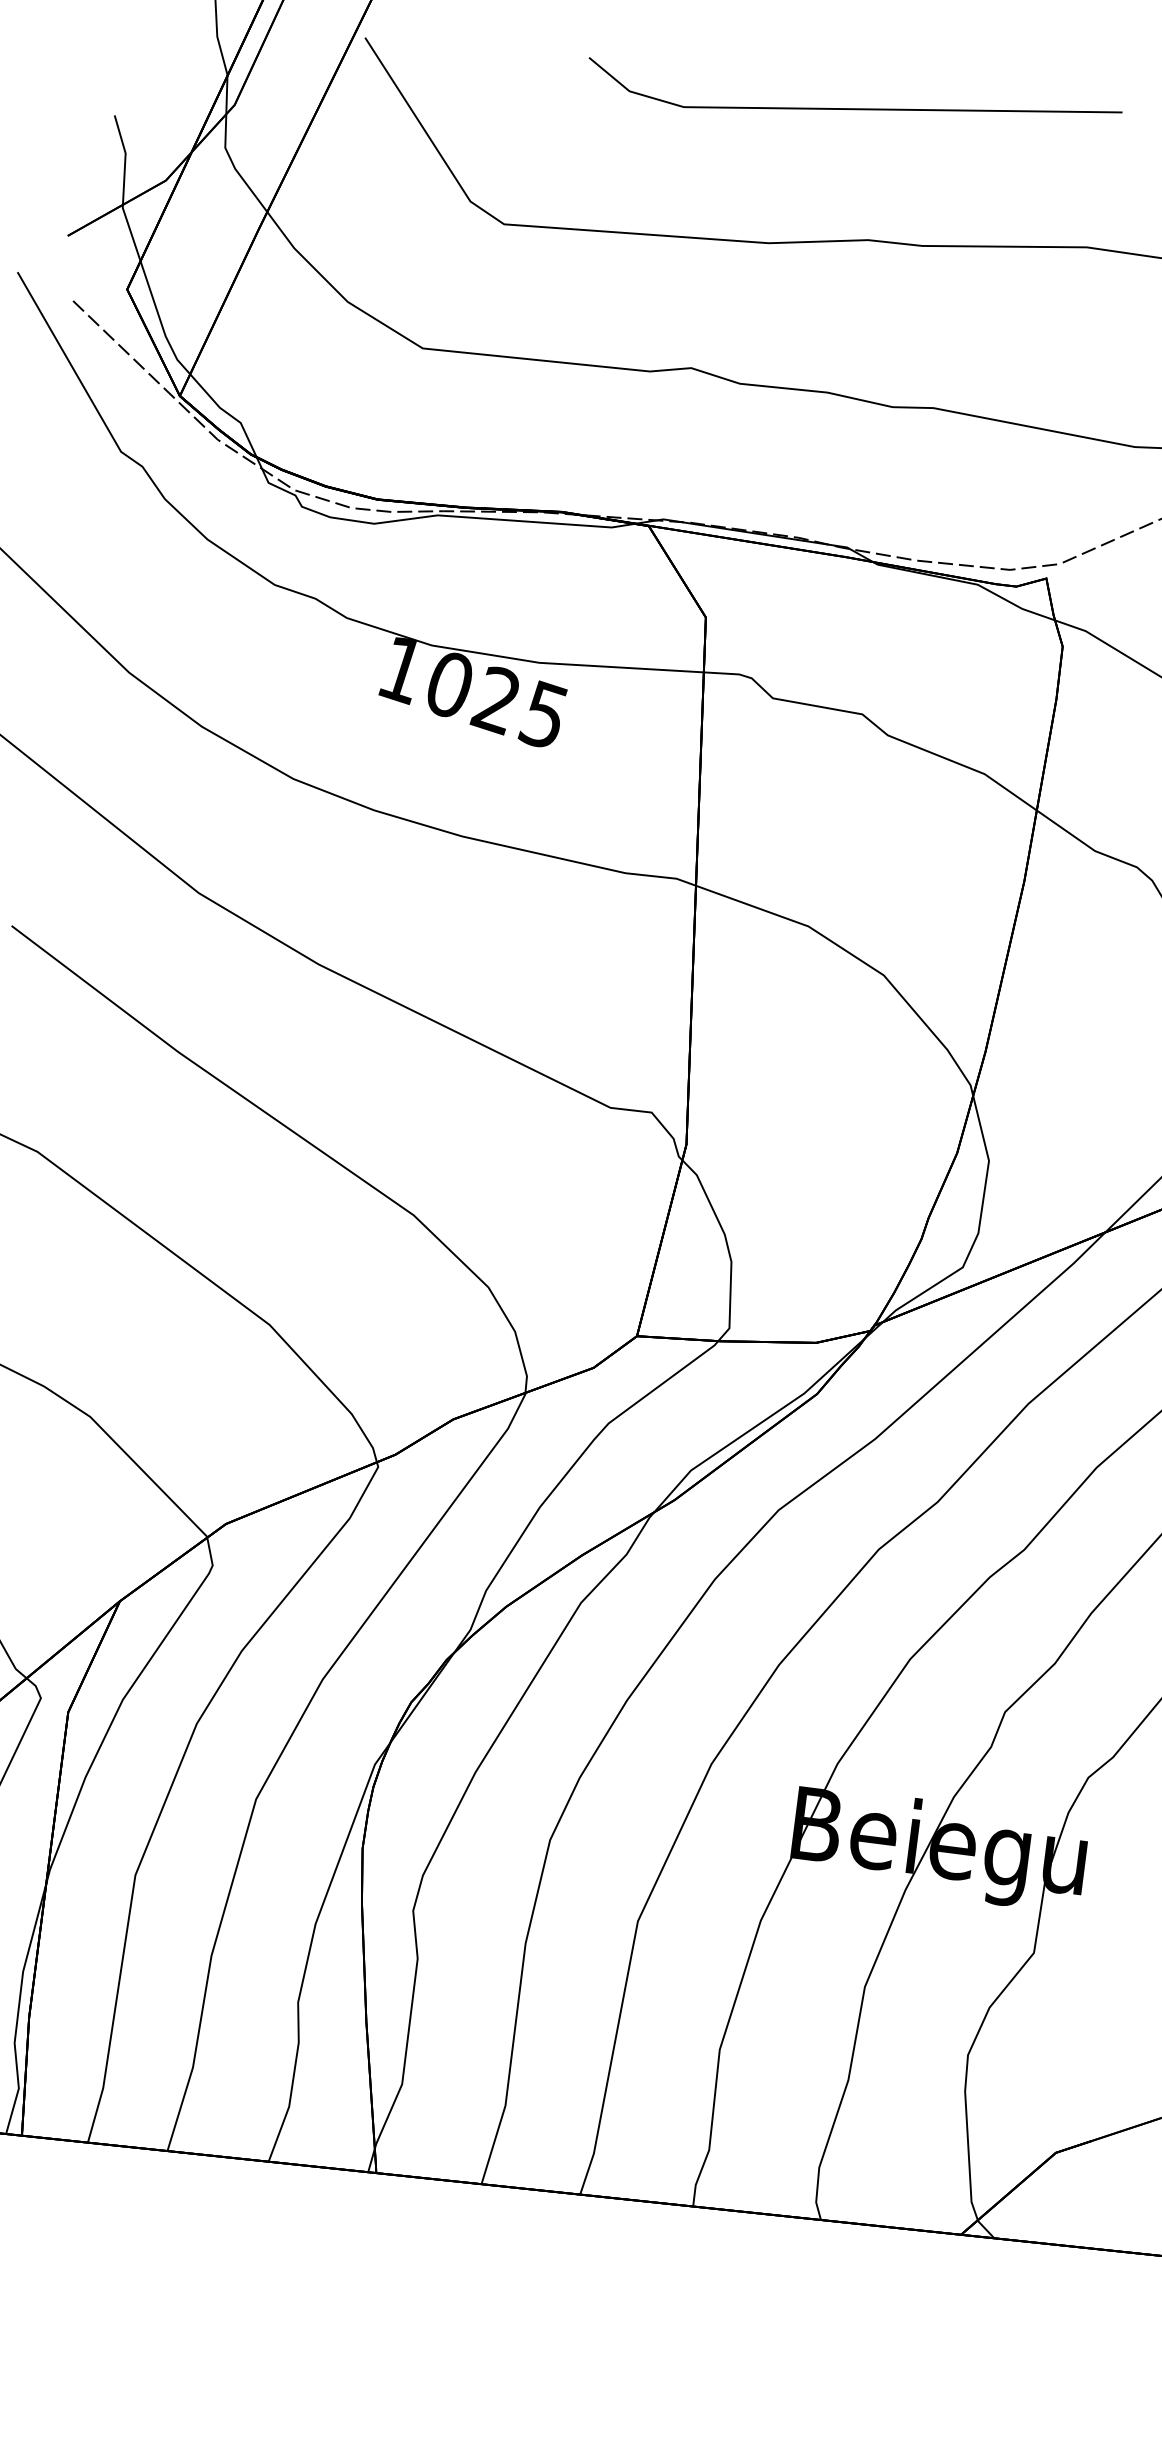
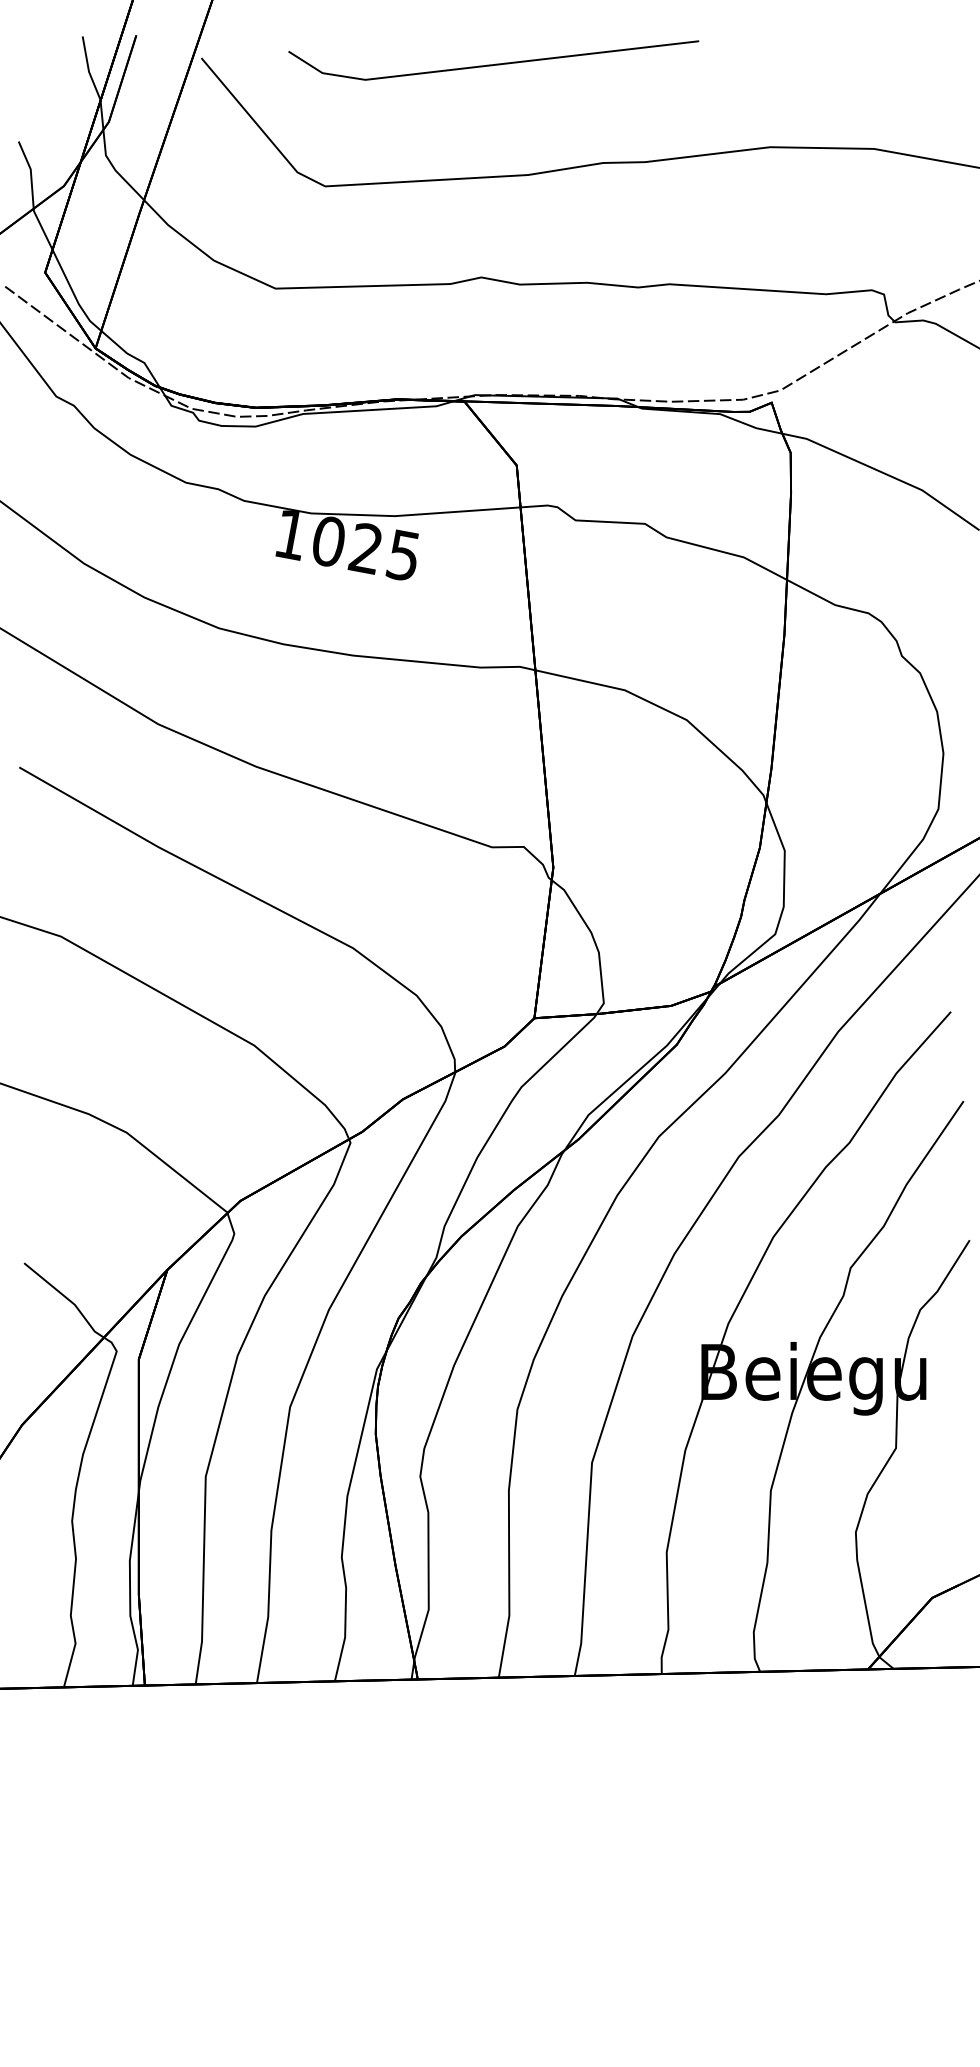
line: (855, 107) -> (495, 63), moved

